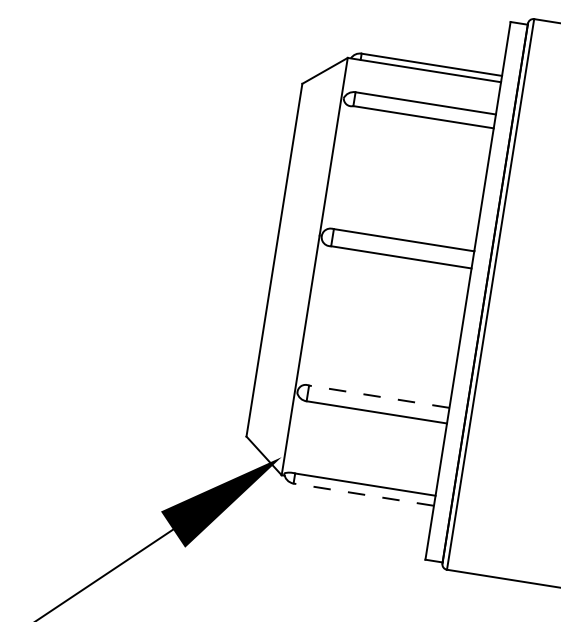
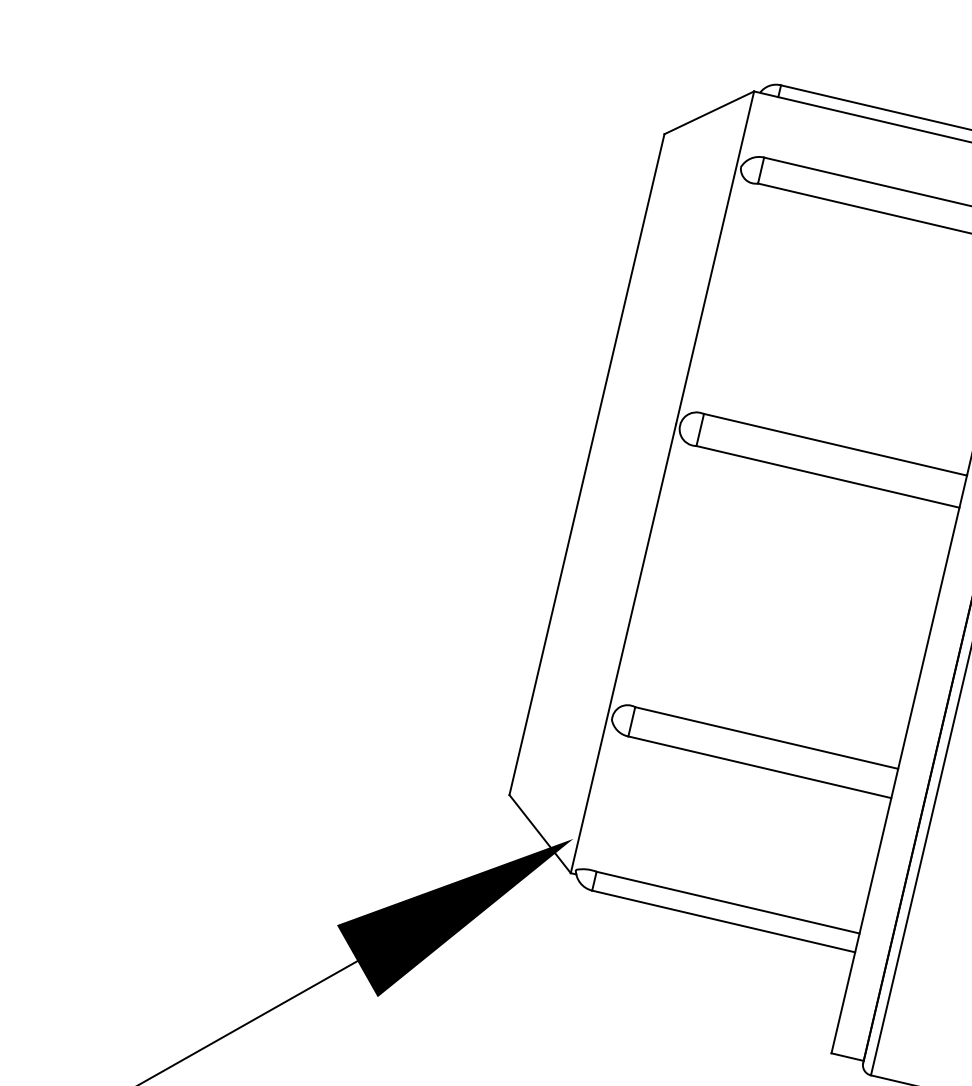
line: (378, 396) -> (765, 737), dashed -> solid
line: (363, 494) -> (723, 921), dashed -> solid

